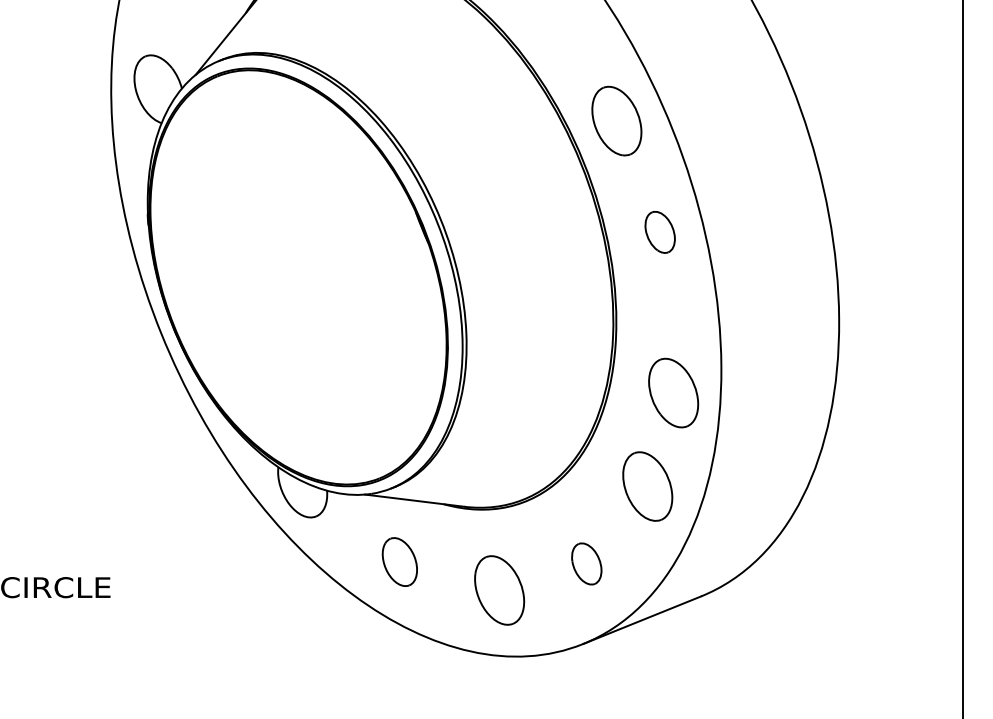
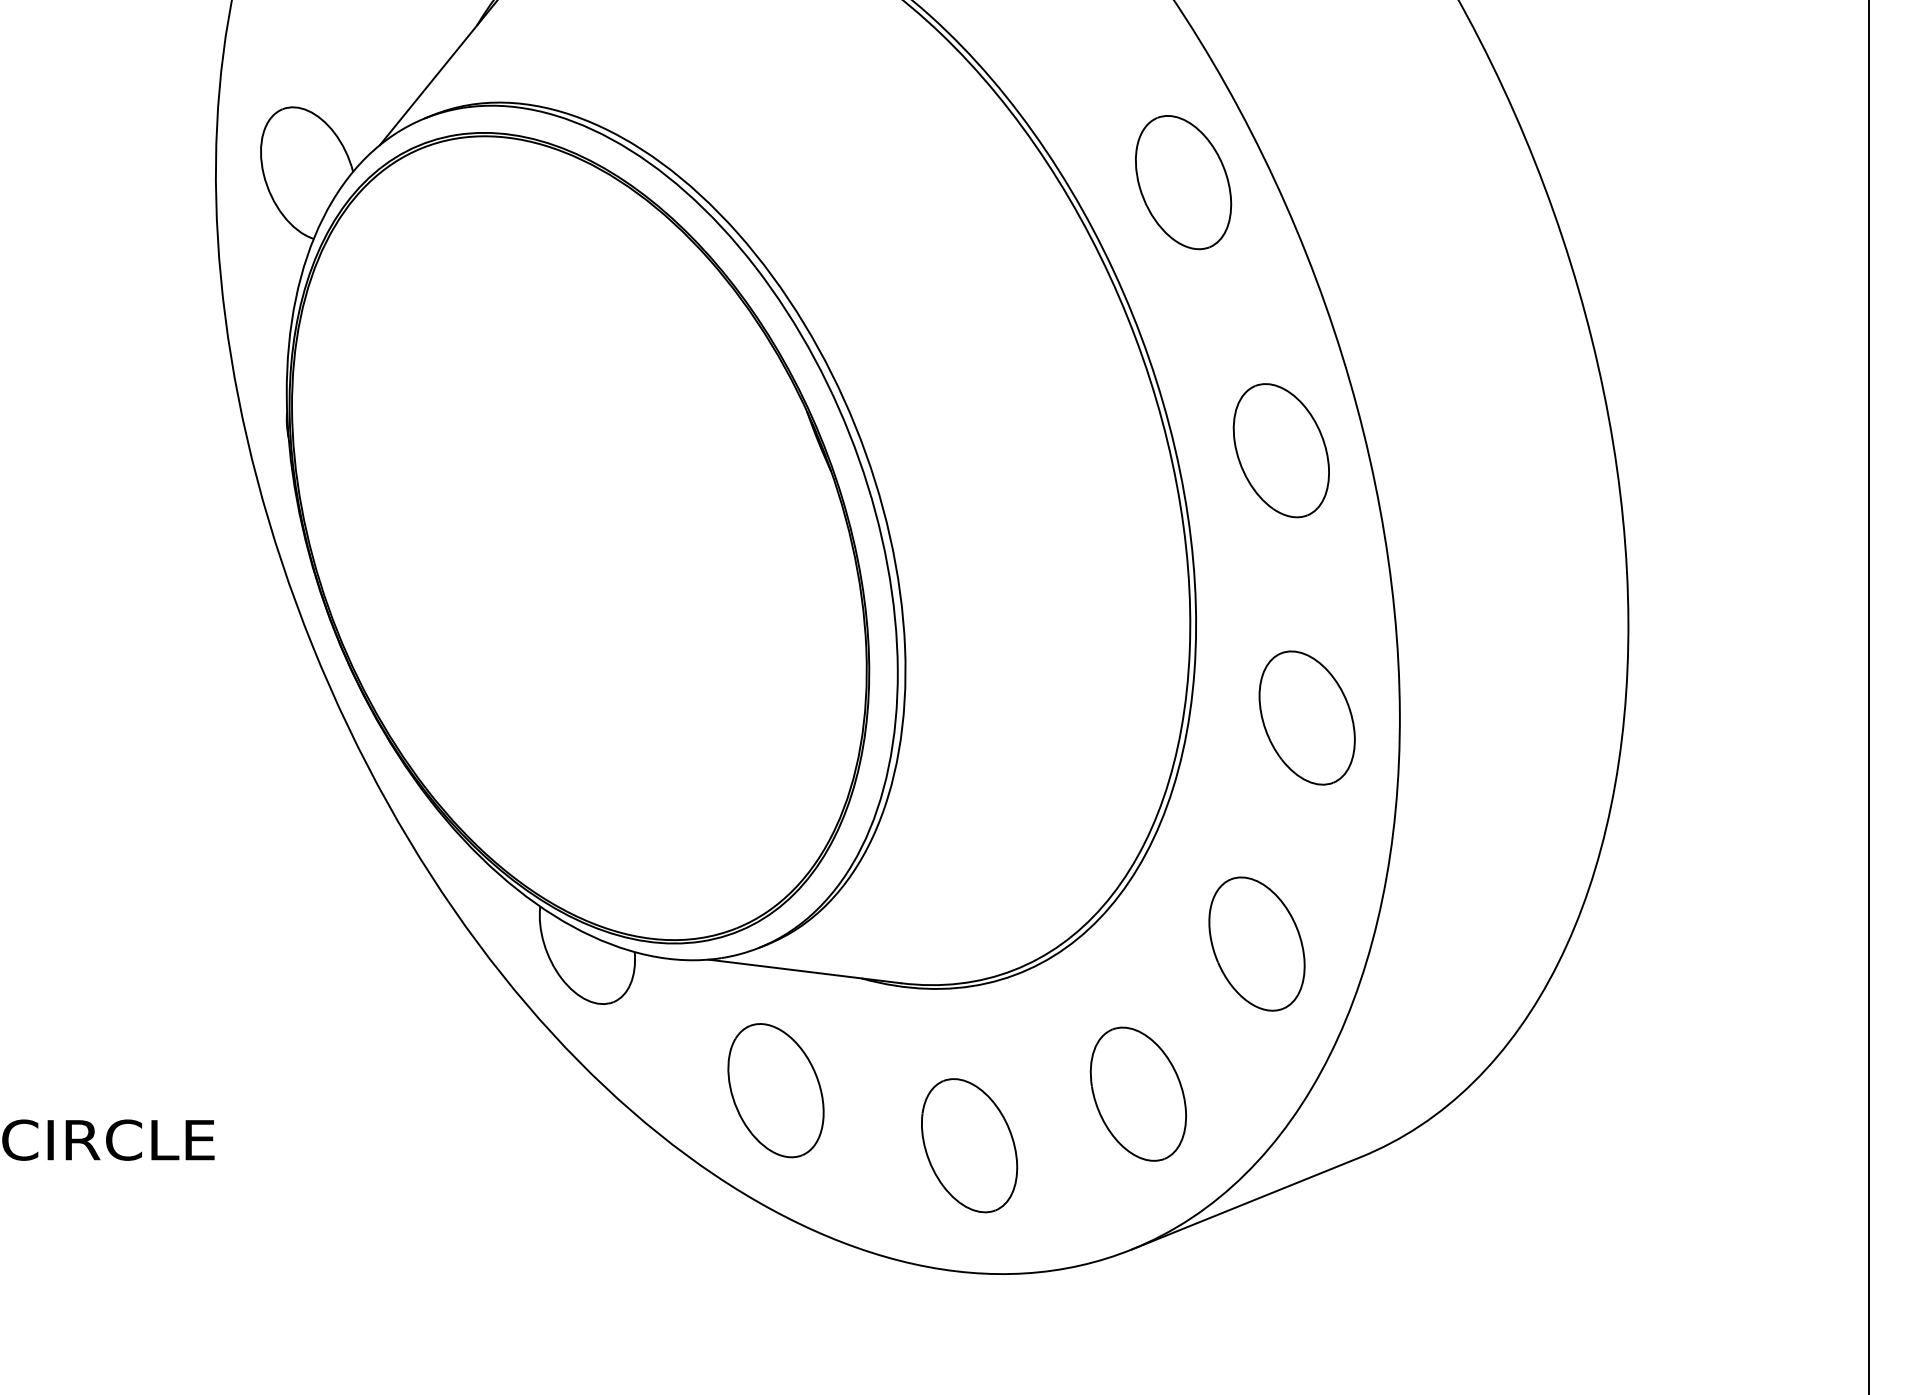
part: (616, 120) -> (1182, 181), moved
part: (659, 232) -> (1279, 451), size x1.67
part: (673, 392) -> (1306, 716), moved
part: (399, 561) -> (775, 1089), size x1.43
part: (586, 563) -> (1138, 1093), size x1.67

